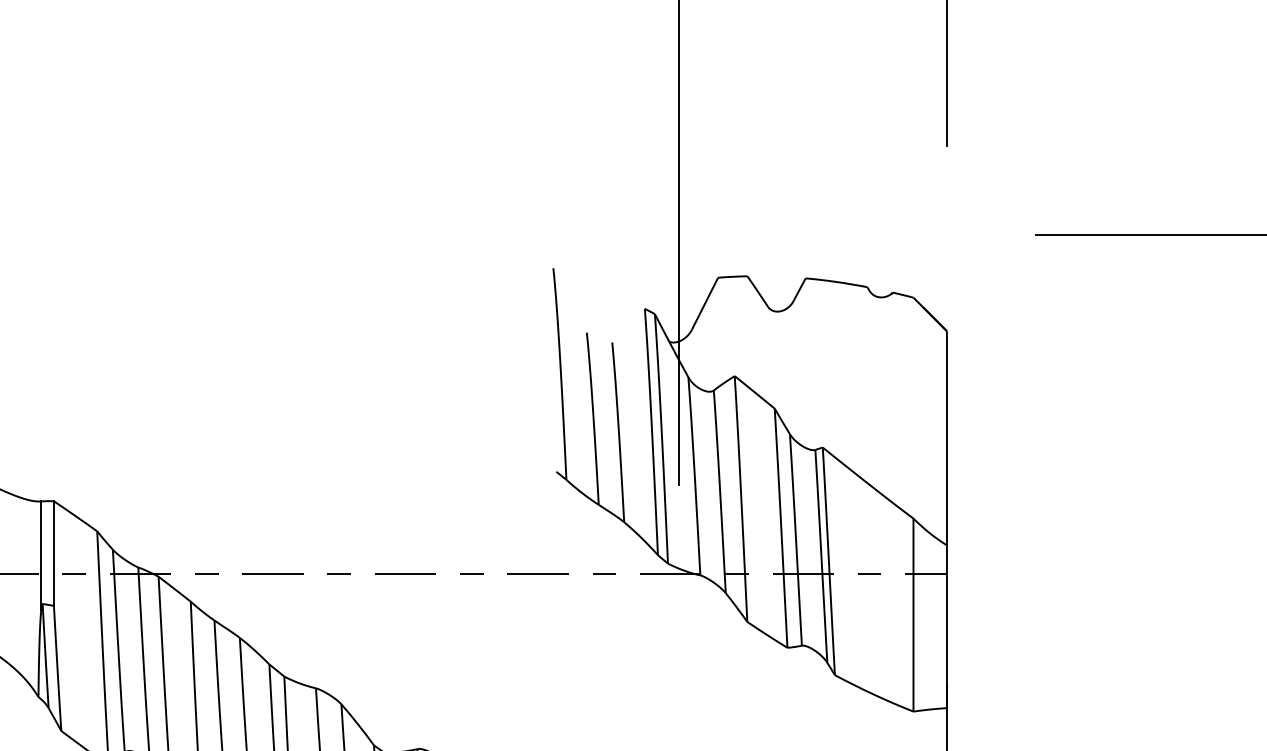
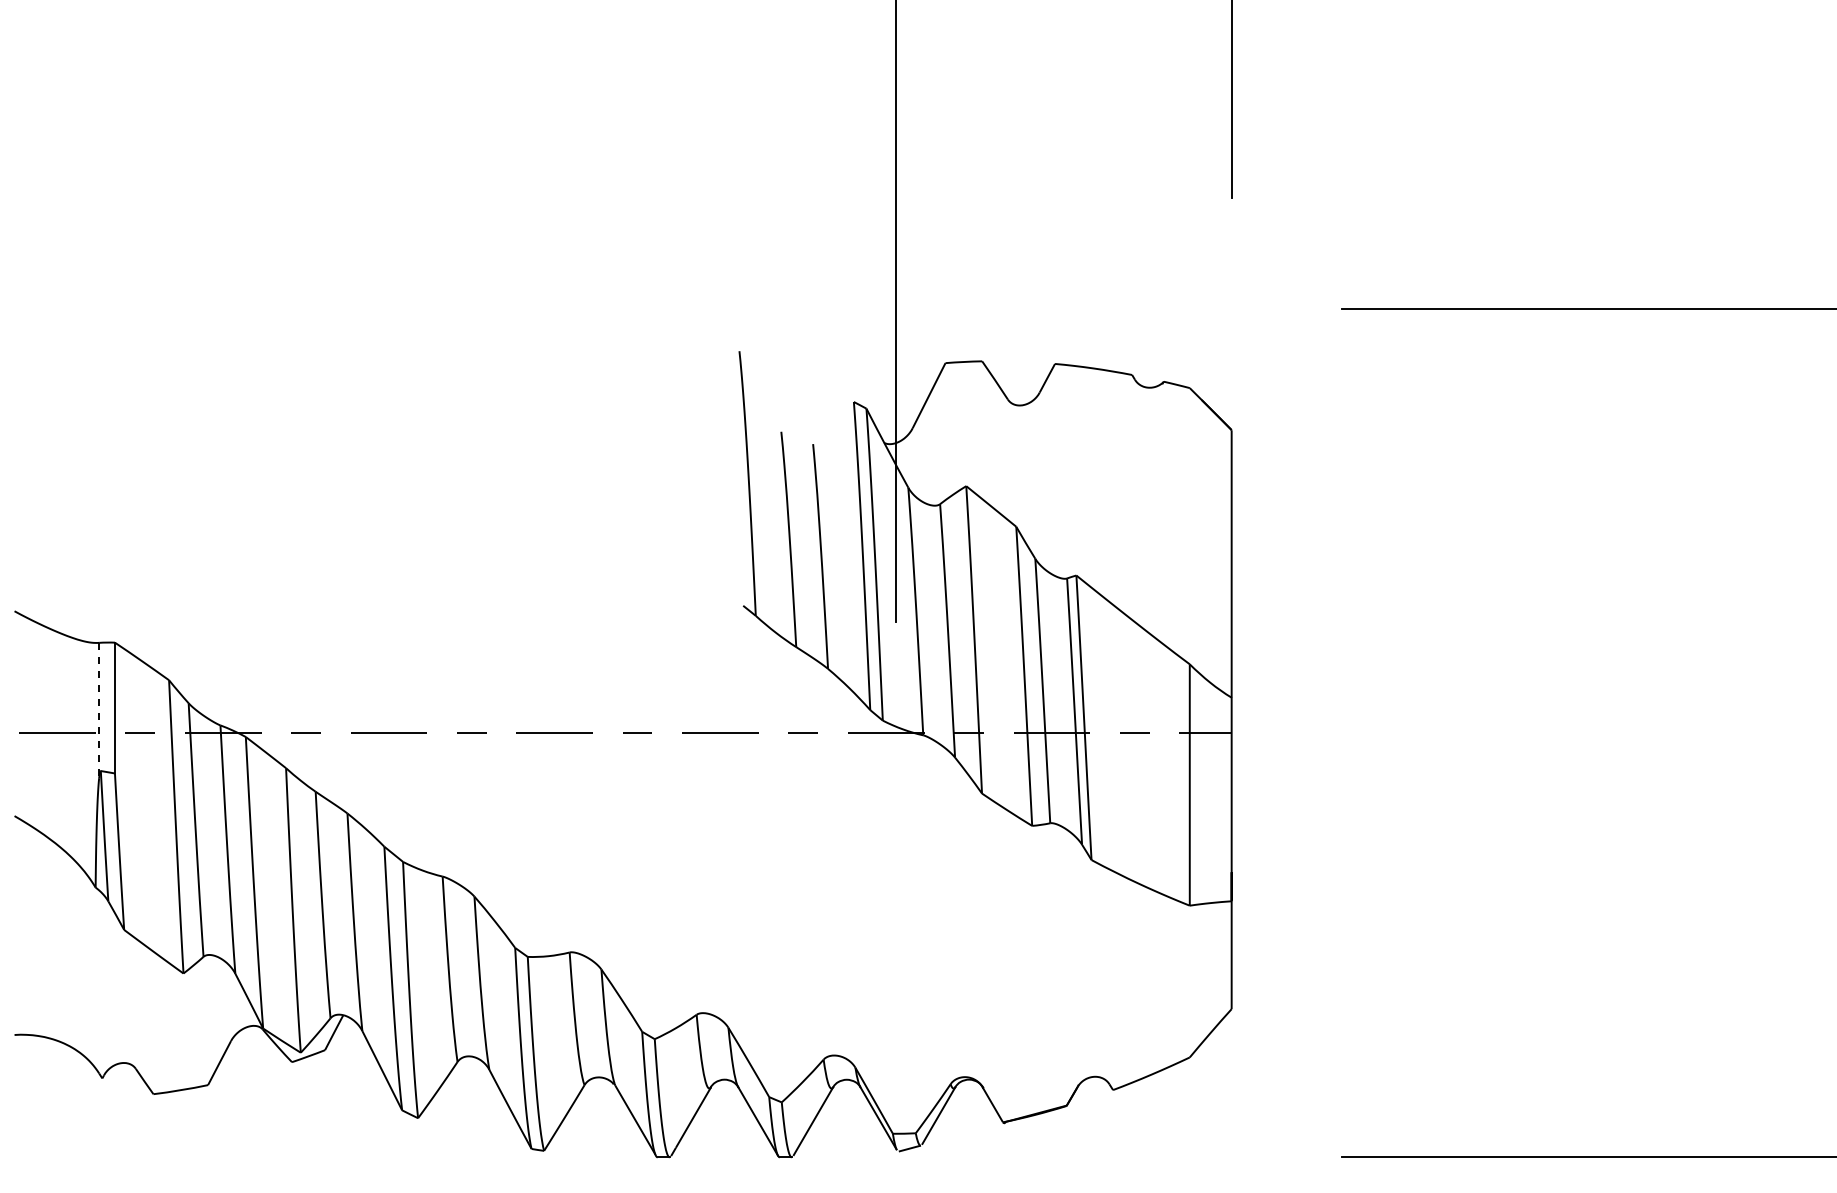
line: (41, 555) -> (99, 710), solid -> dashed

